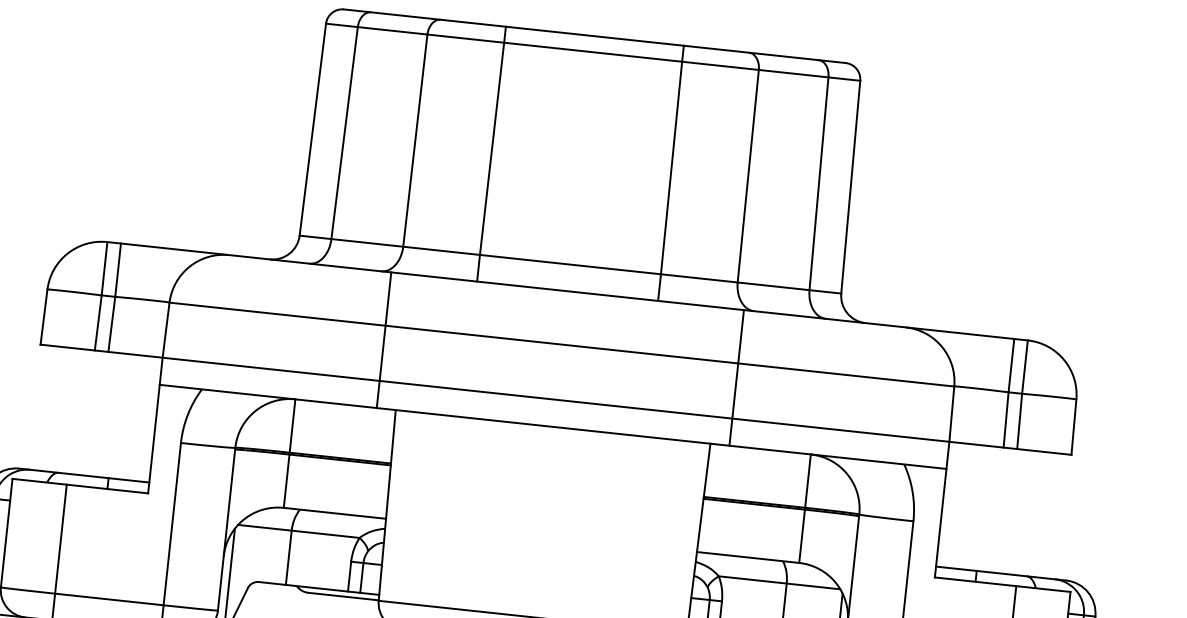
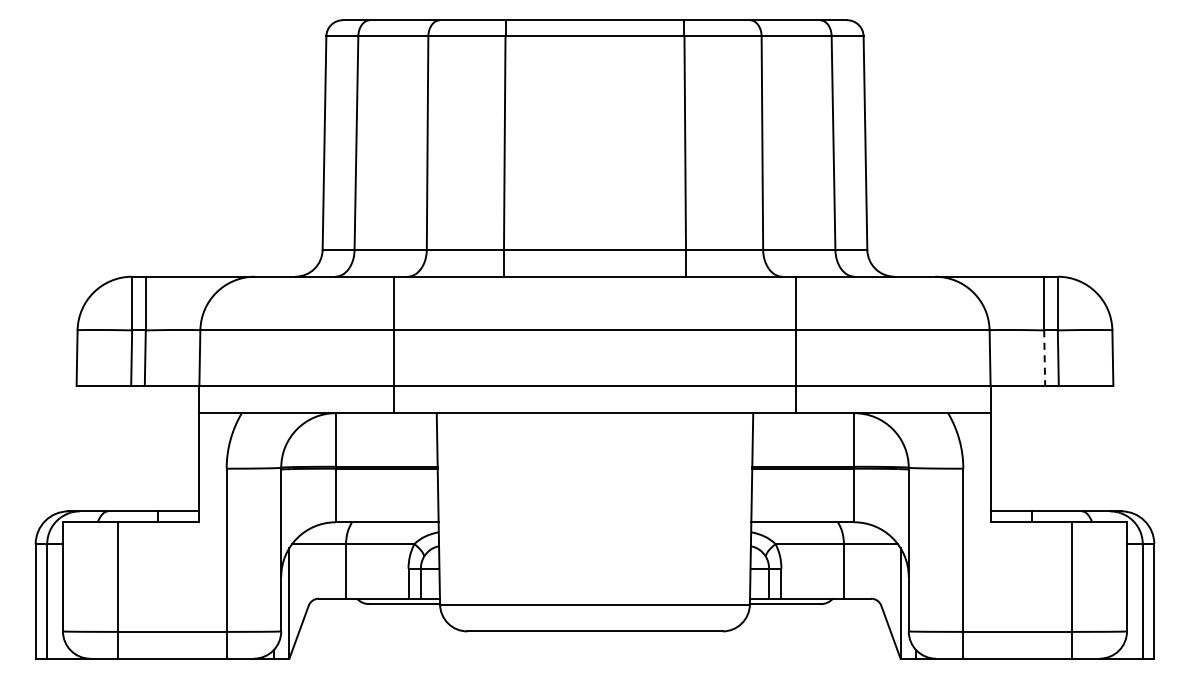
line: (383, 339) -> (393, 344), moved
line: (736, 377) -> (796, 344), moved
line: (1005, 420) -> (1044, 358), solid -> dashed

